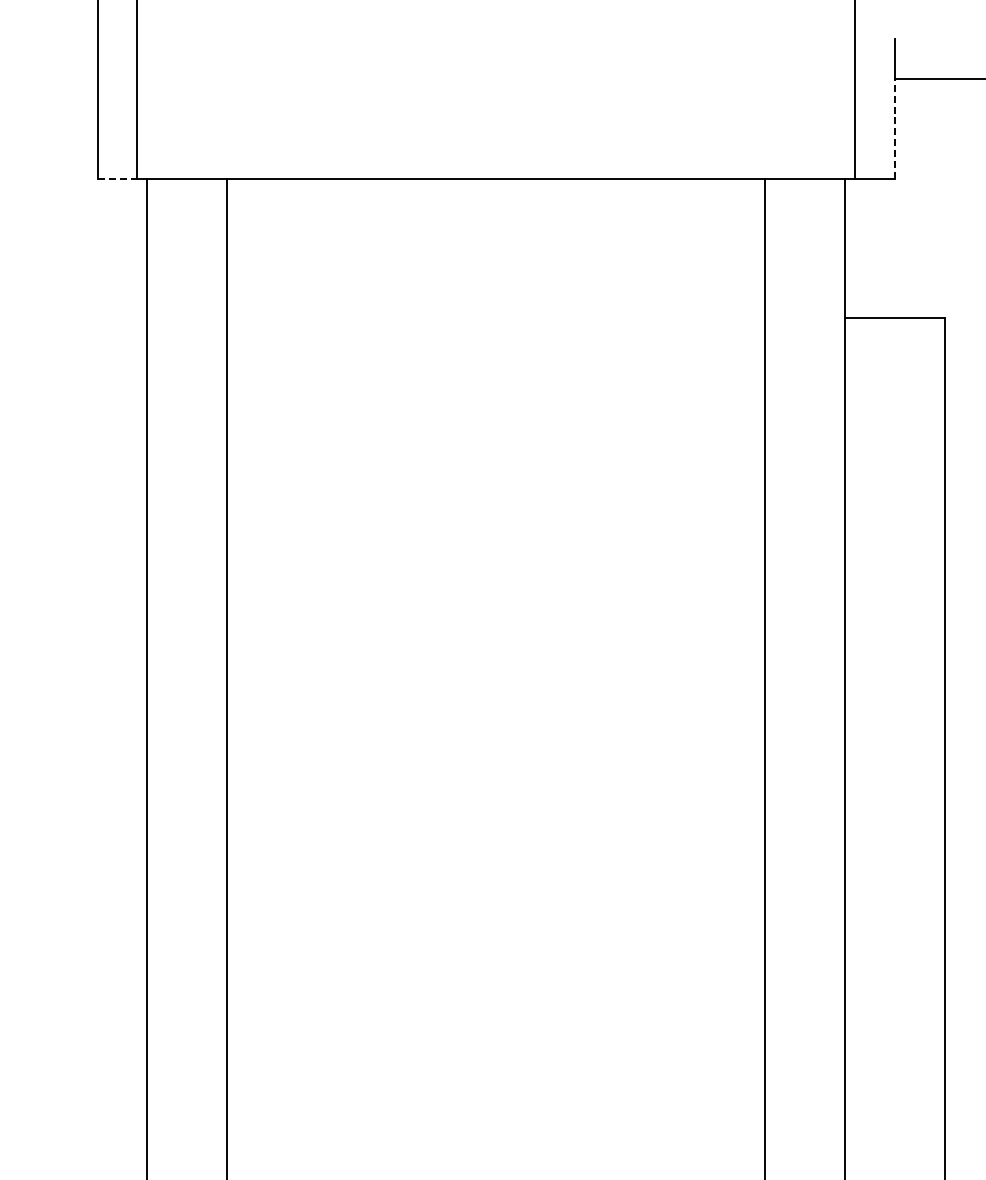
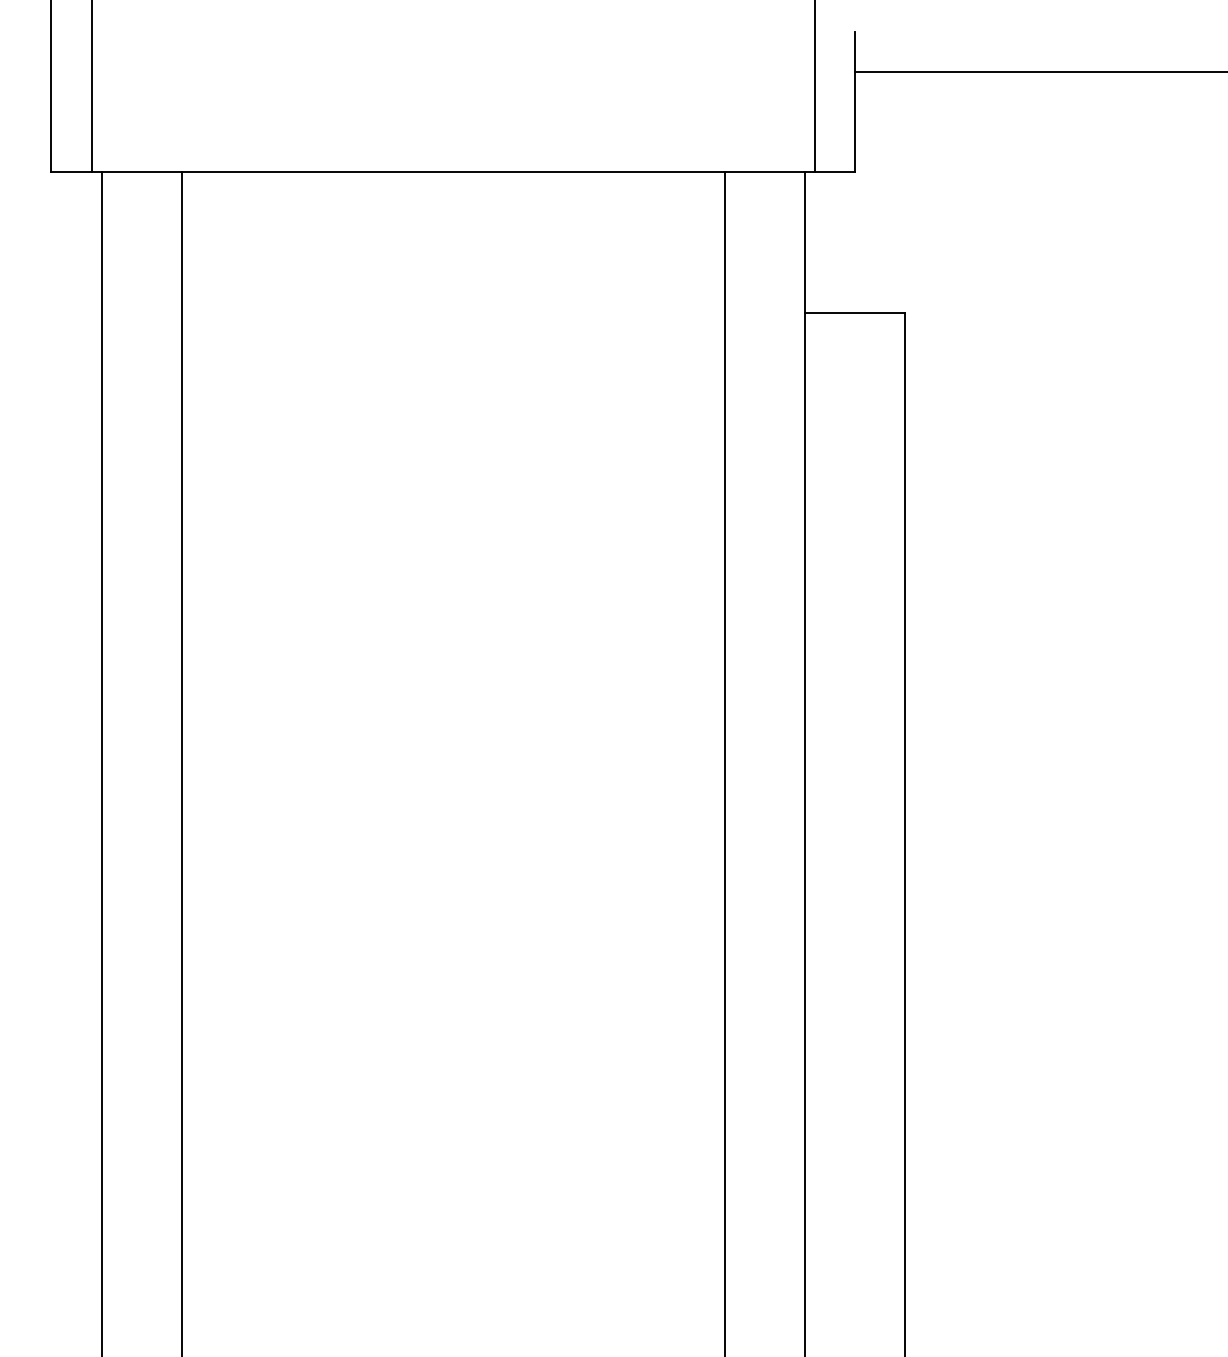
line: (894, 128) -> (855, 121), dashed -> solid
line: (116, 179) -> (70, 172), dashed -> solid

